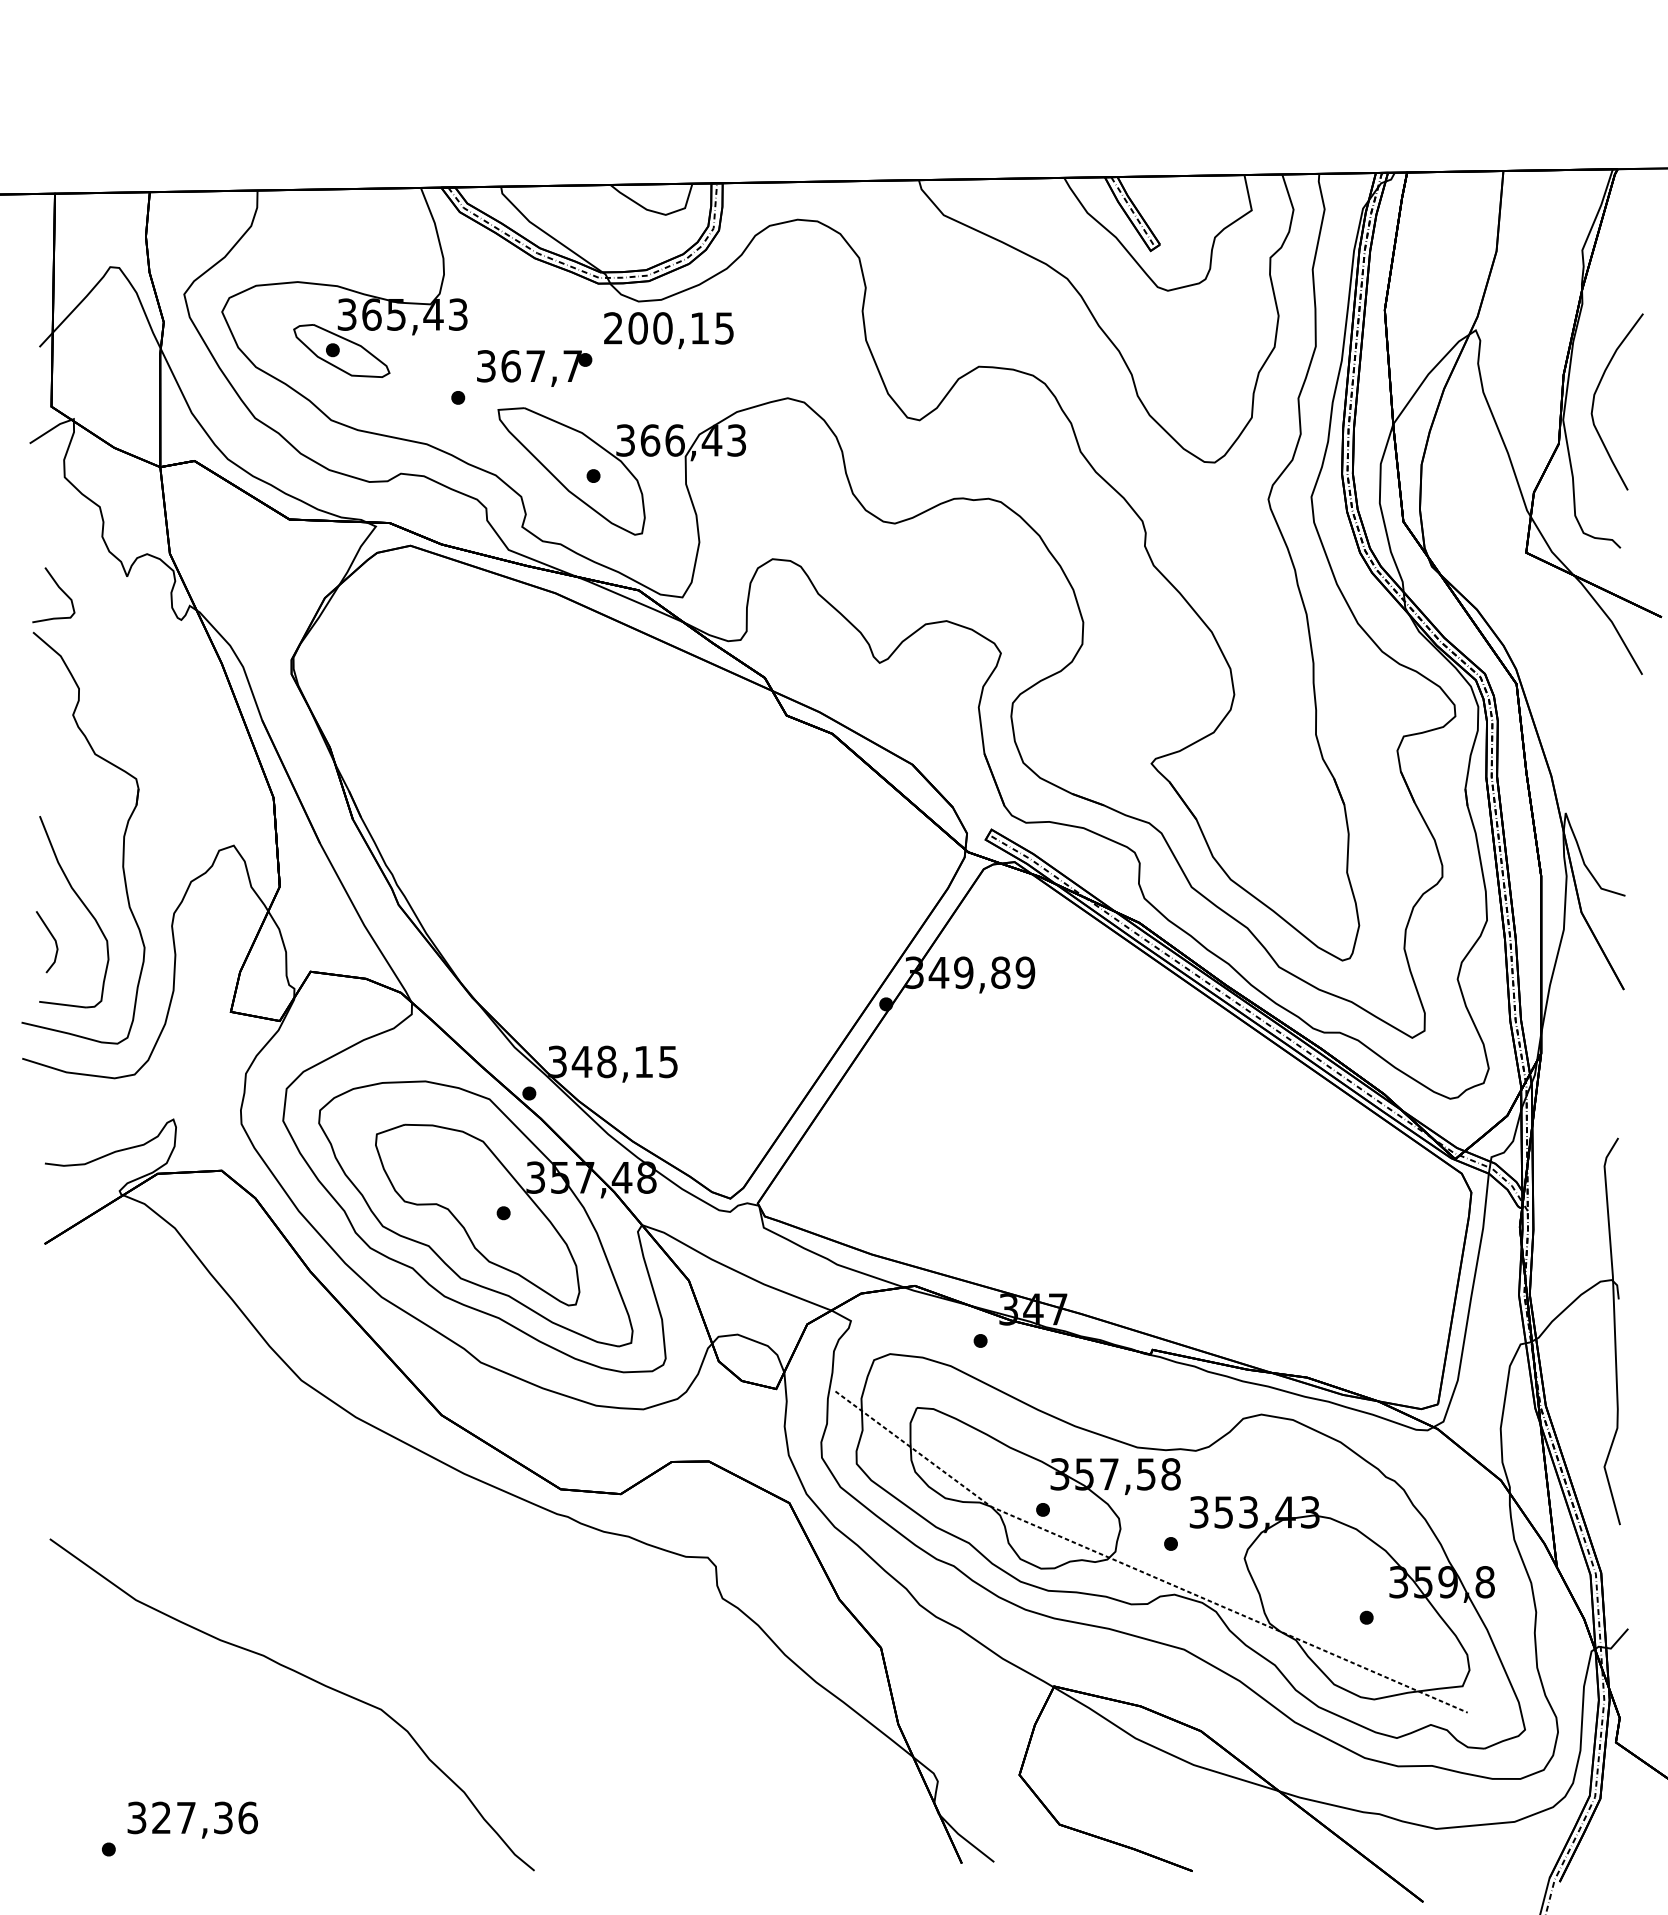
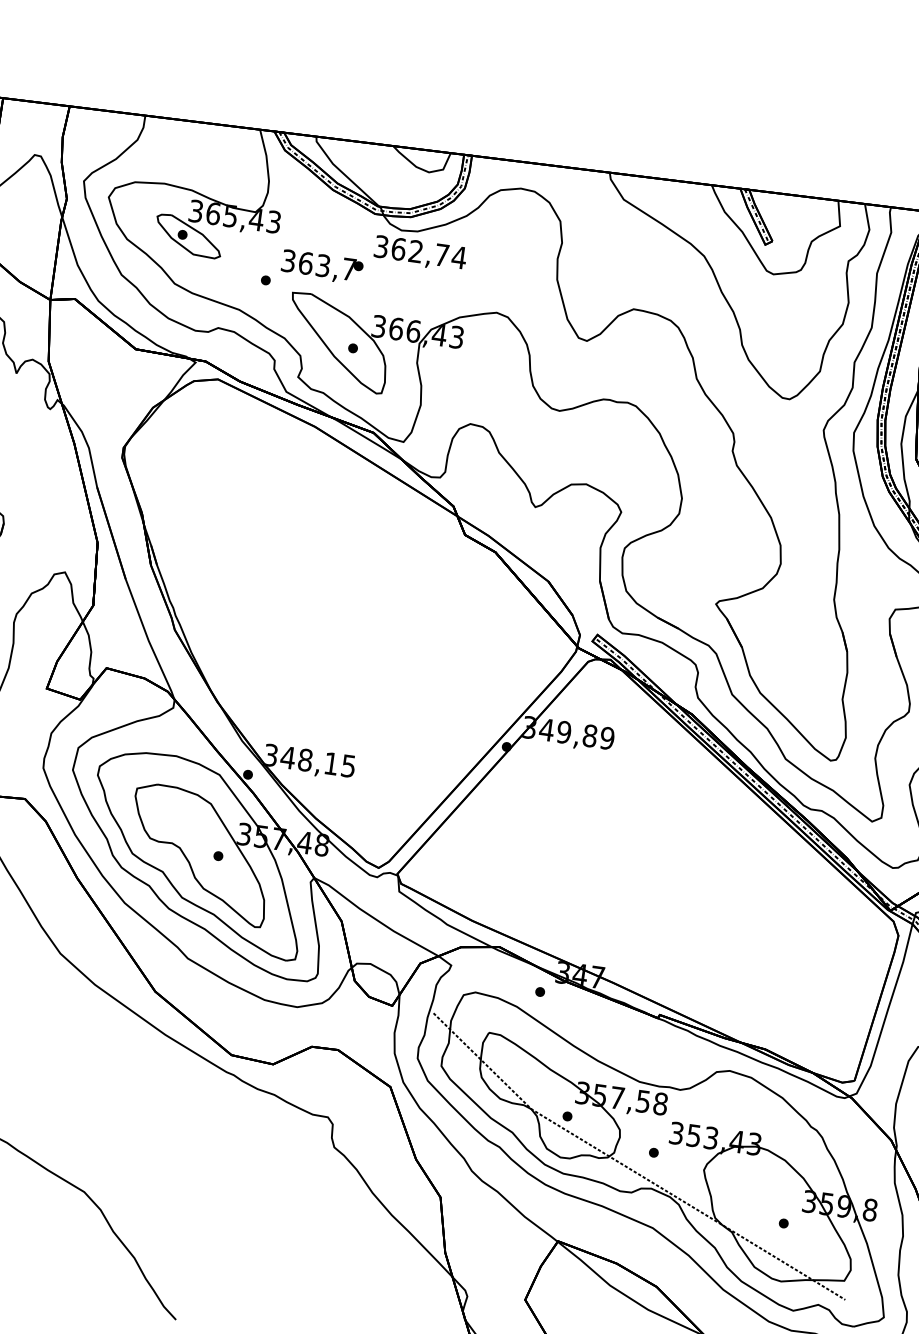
text: (669, 328) -> (420, 252), 200,15 -> 362,74
text: (535, 366) -> (323, 265), 367,7 -> 363,7

